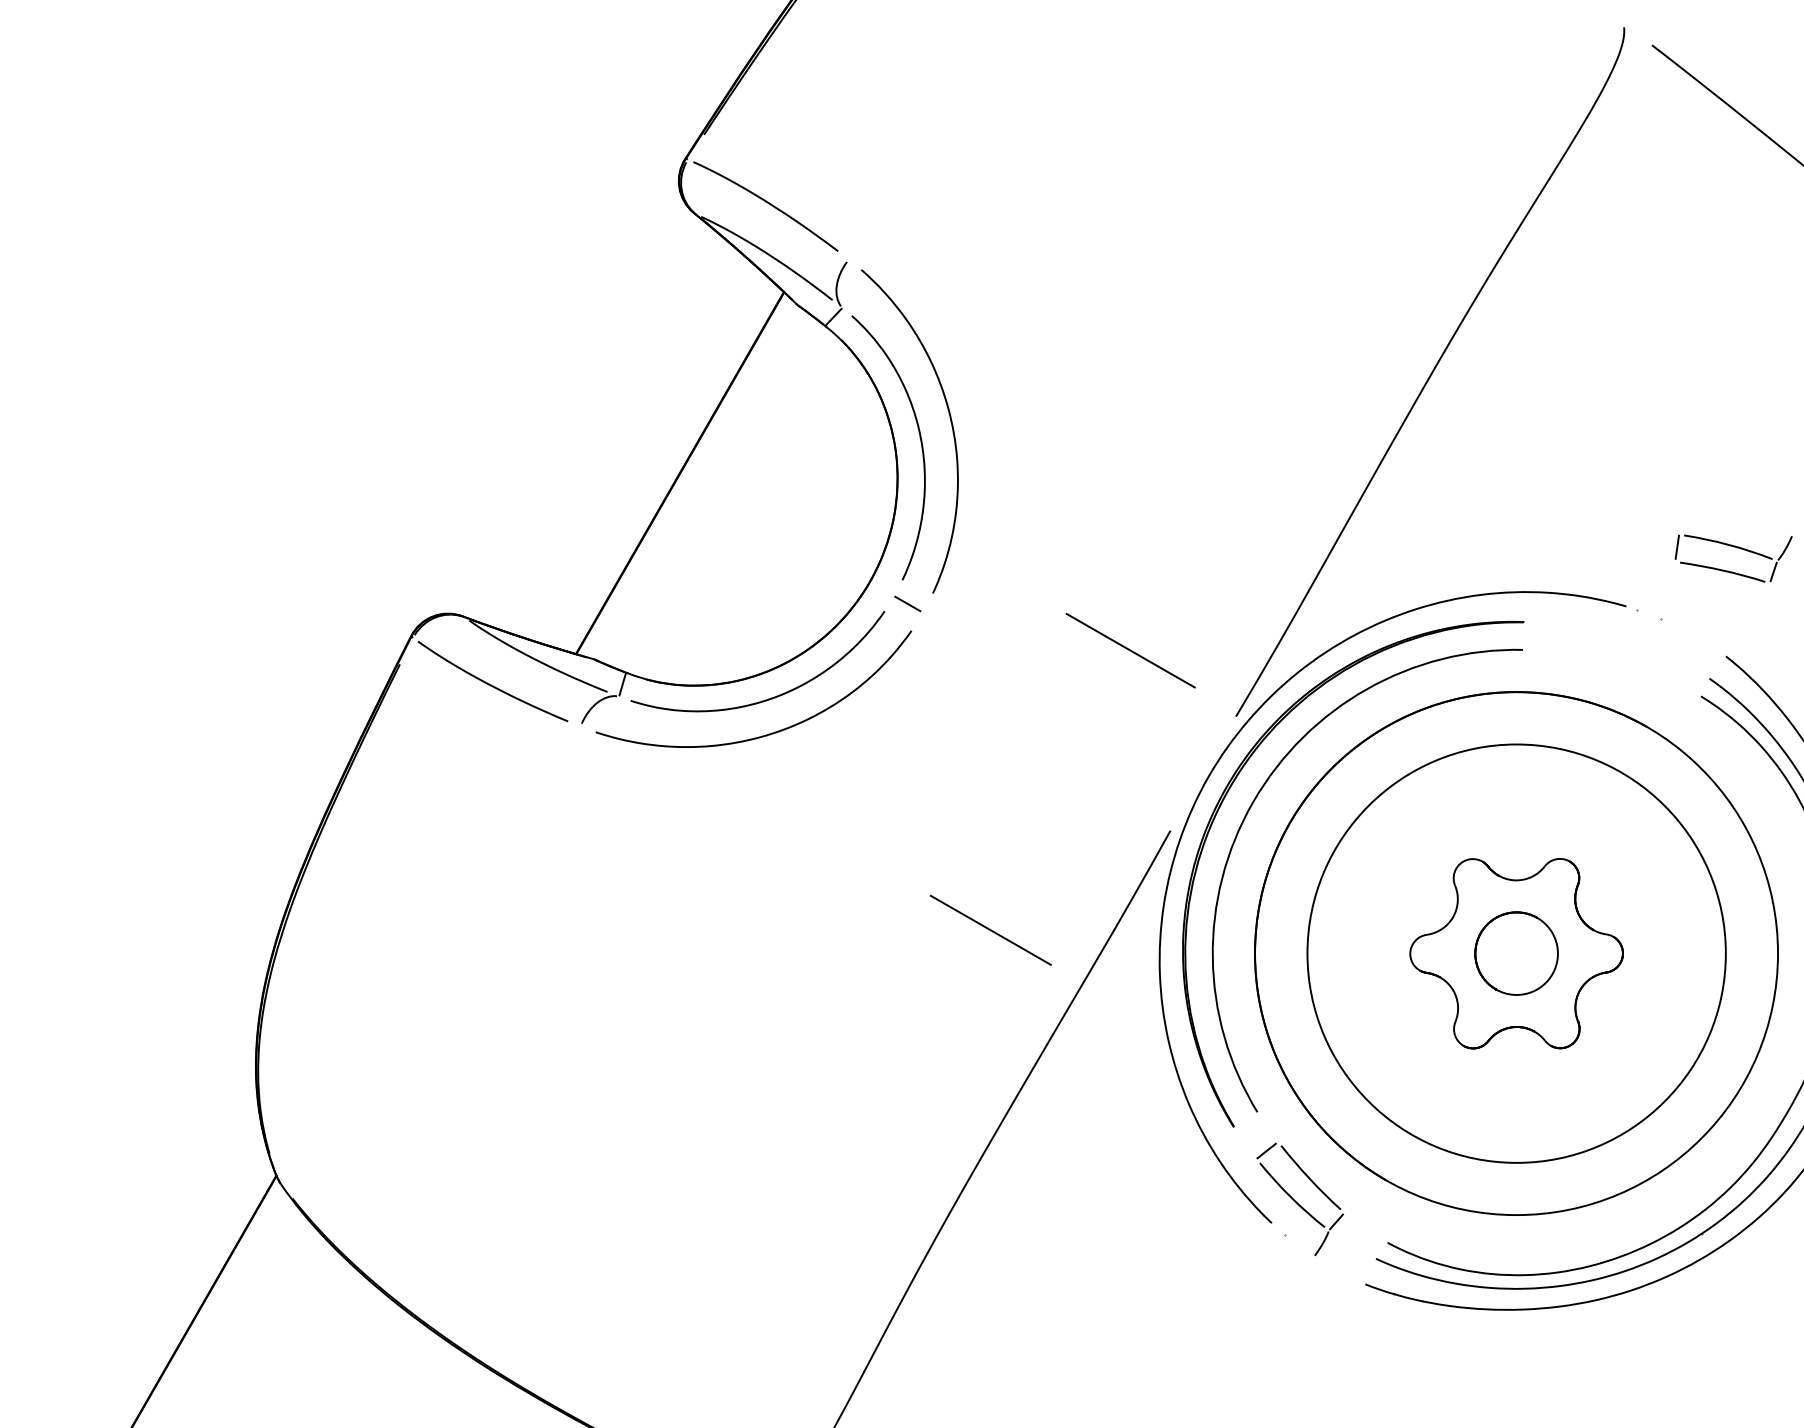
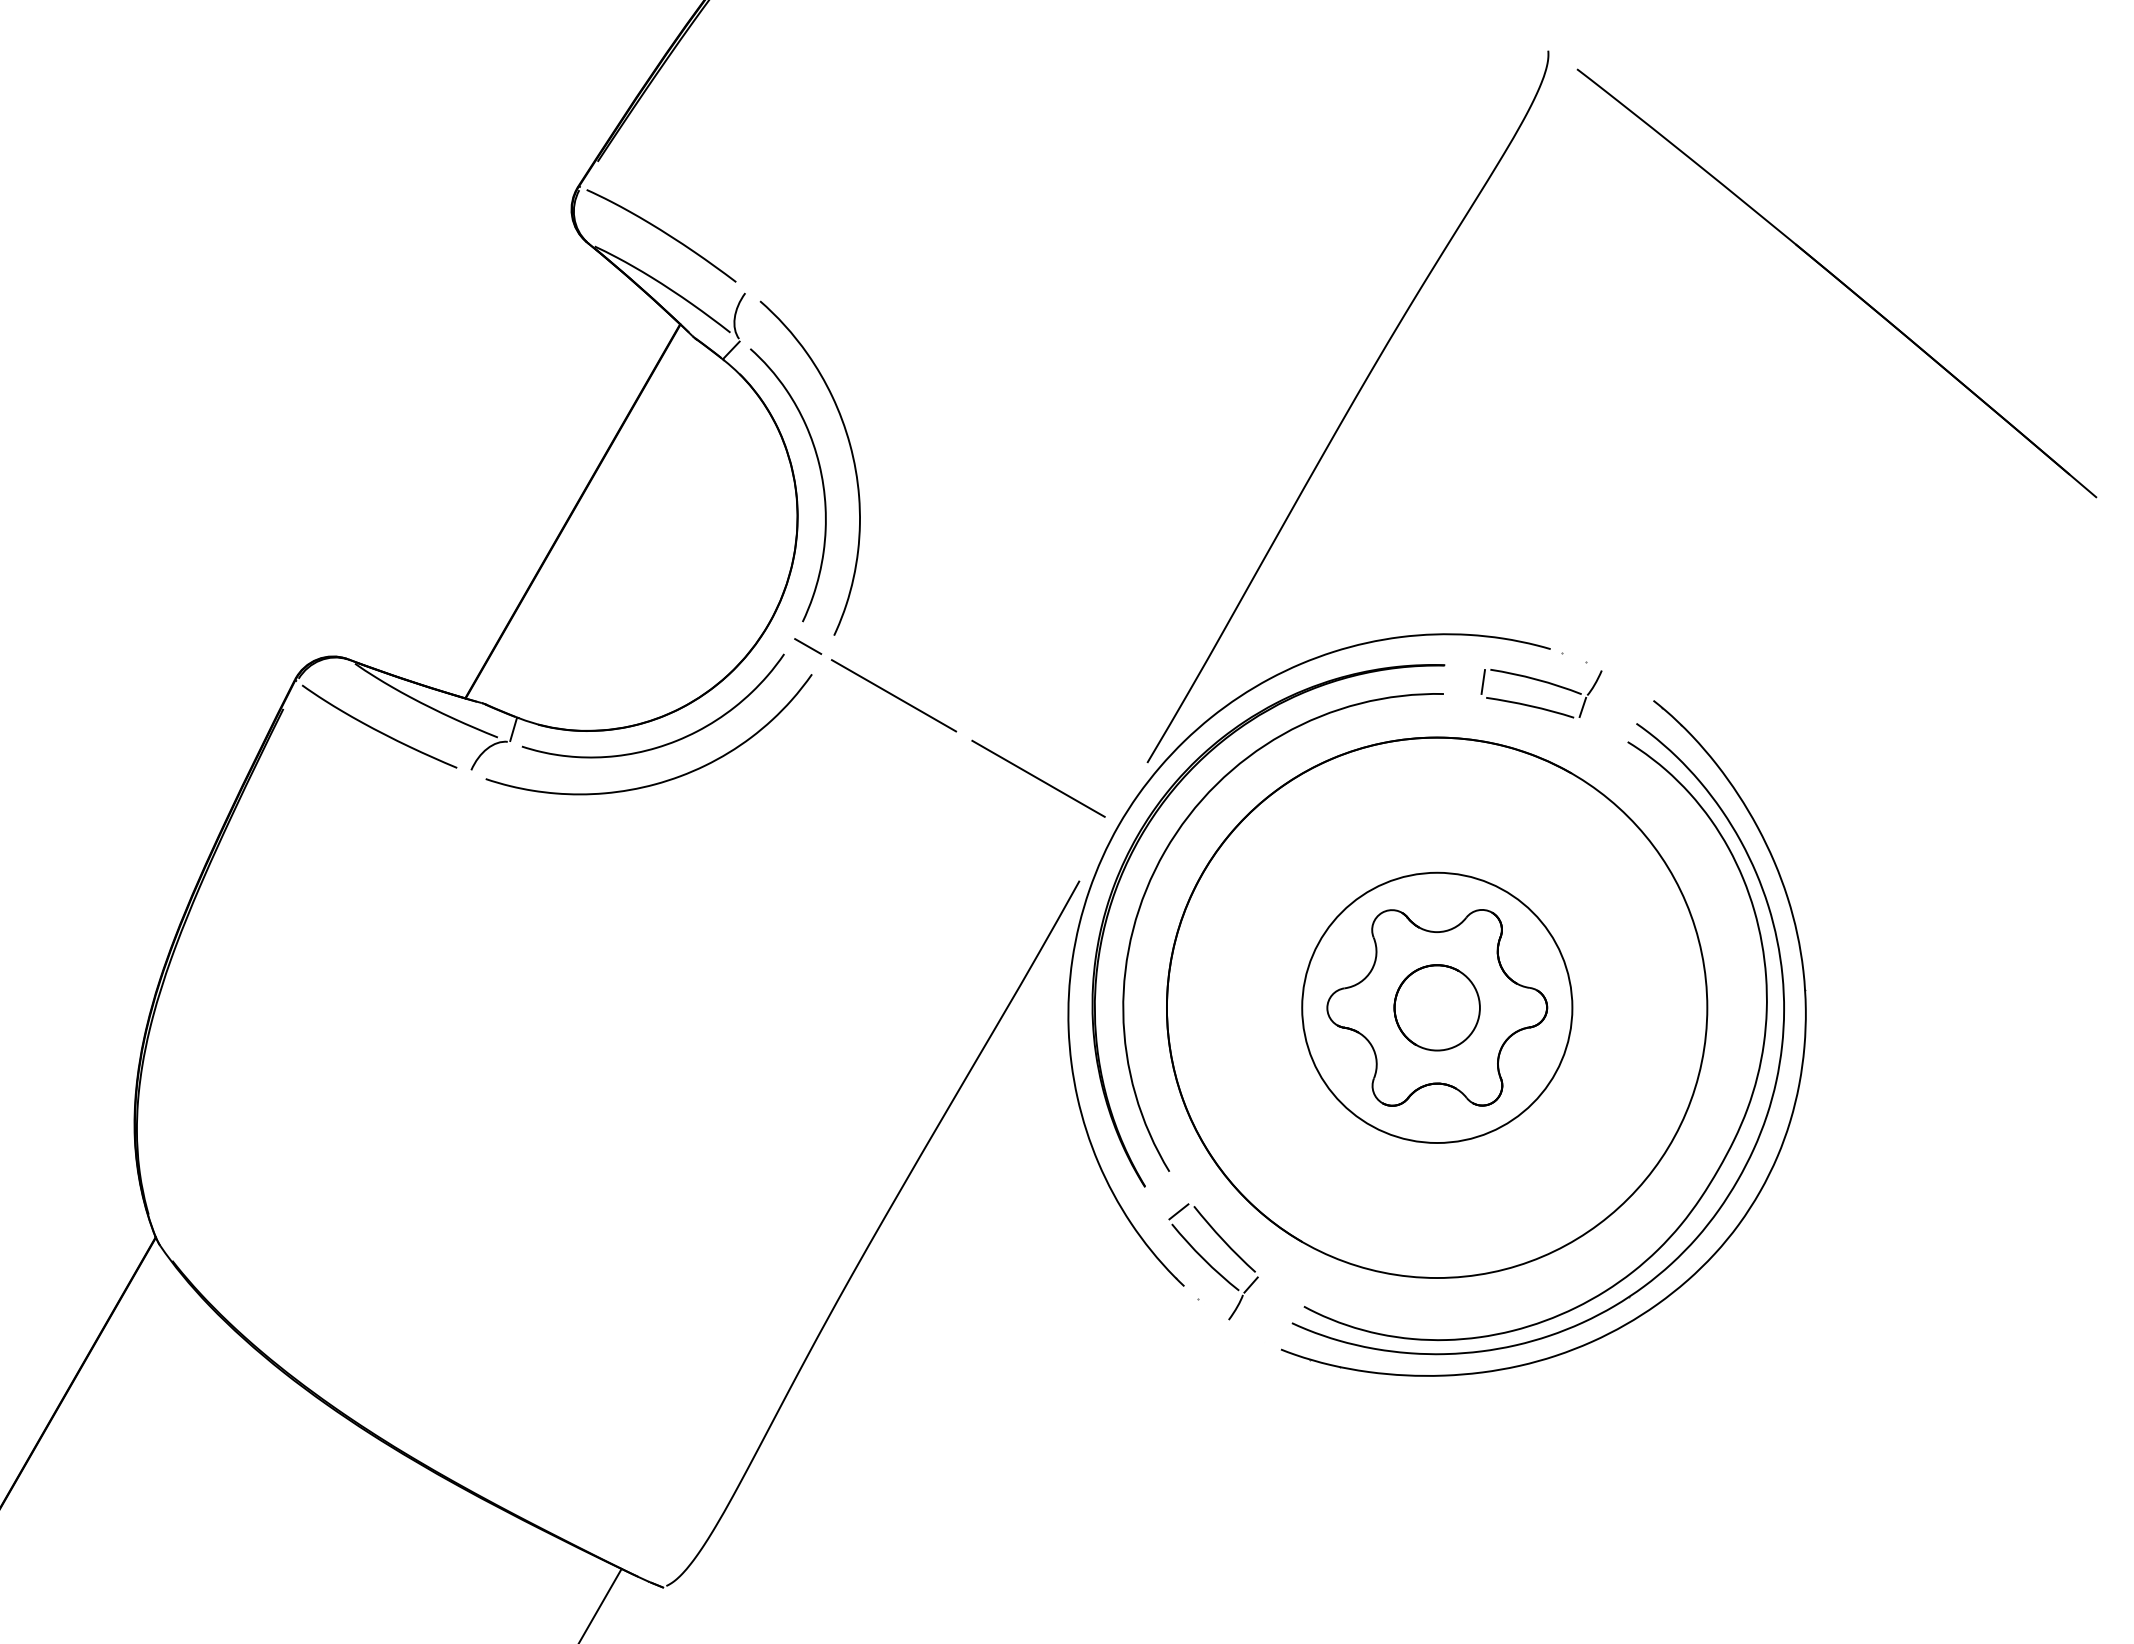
part: (1734, 547) -> (1542, 682), moved
line: (1130, 650) -> (1038, 778), moved
line: (990, 930) -> (893, 695), moved
circle: (1516, 953) -> (1437, 1007), size x0.62

